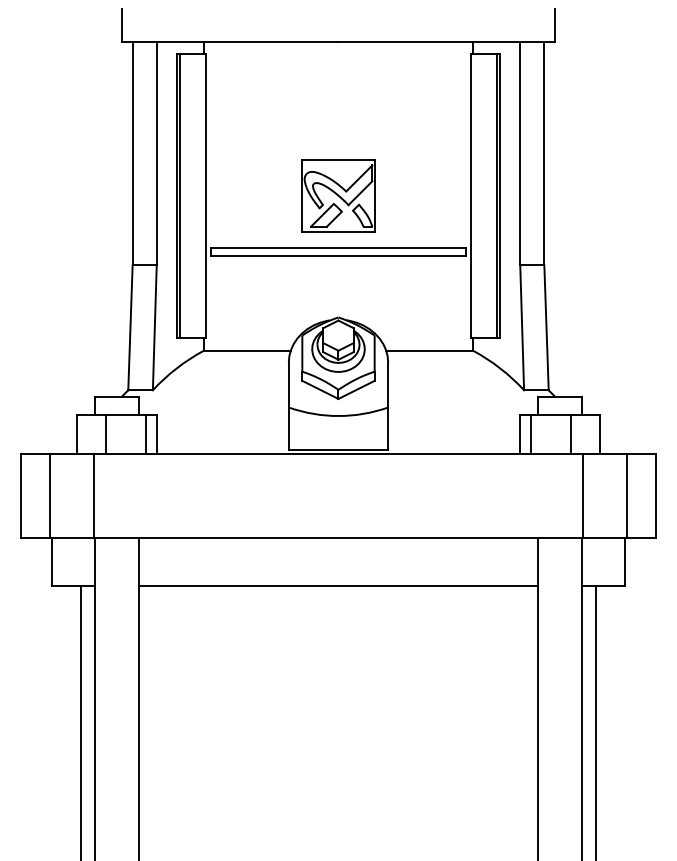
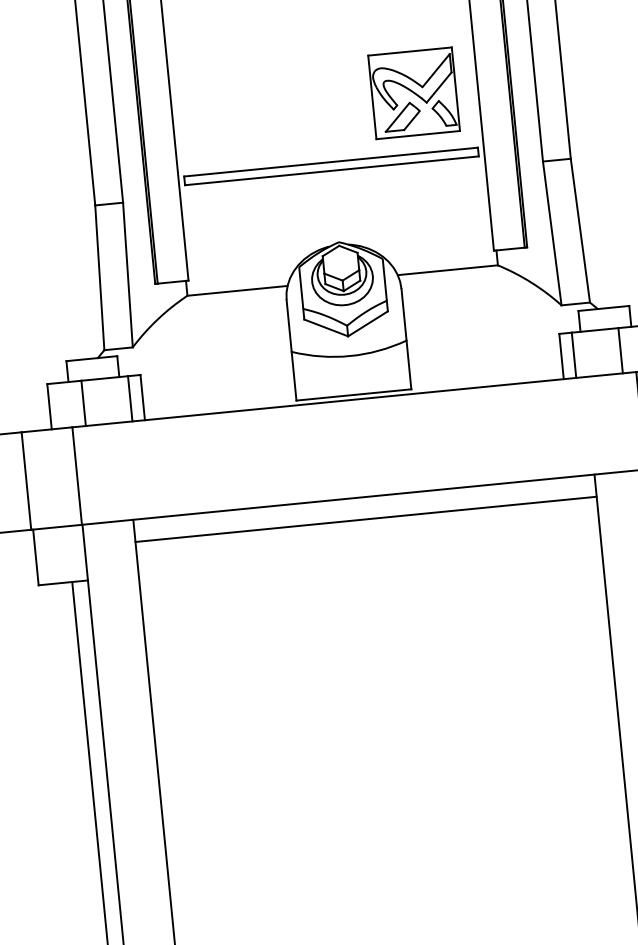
part: (338, 195) -> (414, 92), moved
line: (338, 586) -> (366, 519), moved

